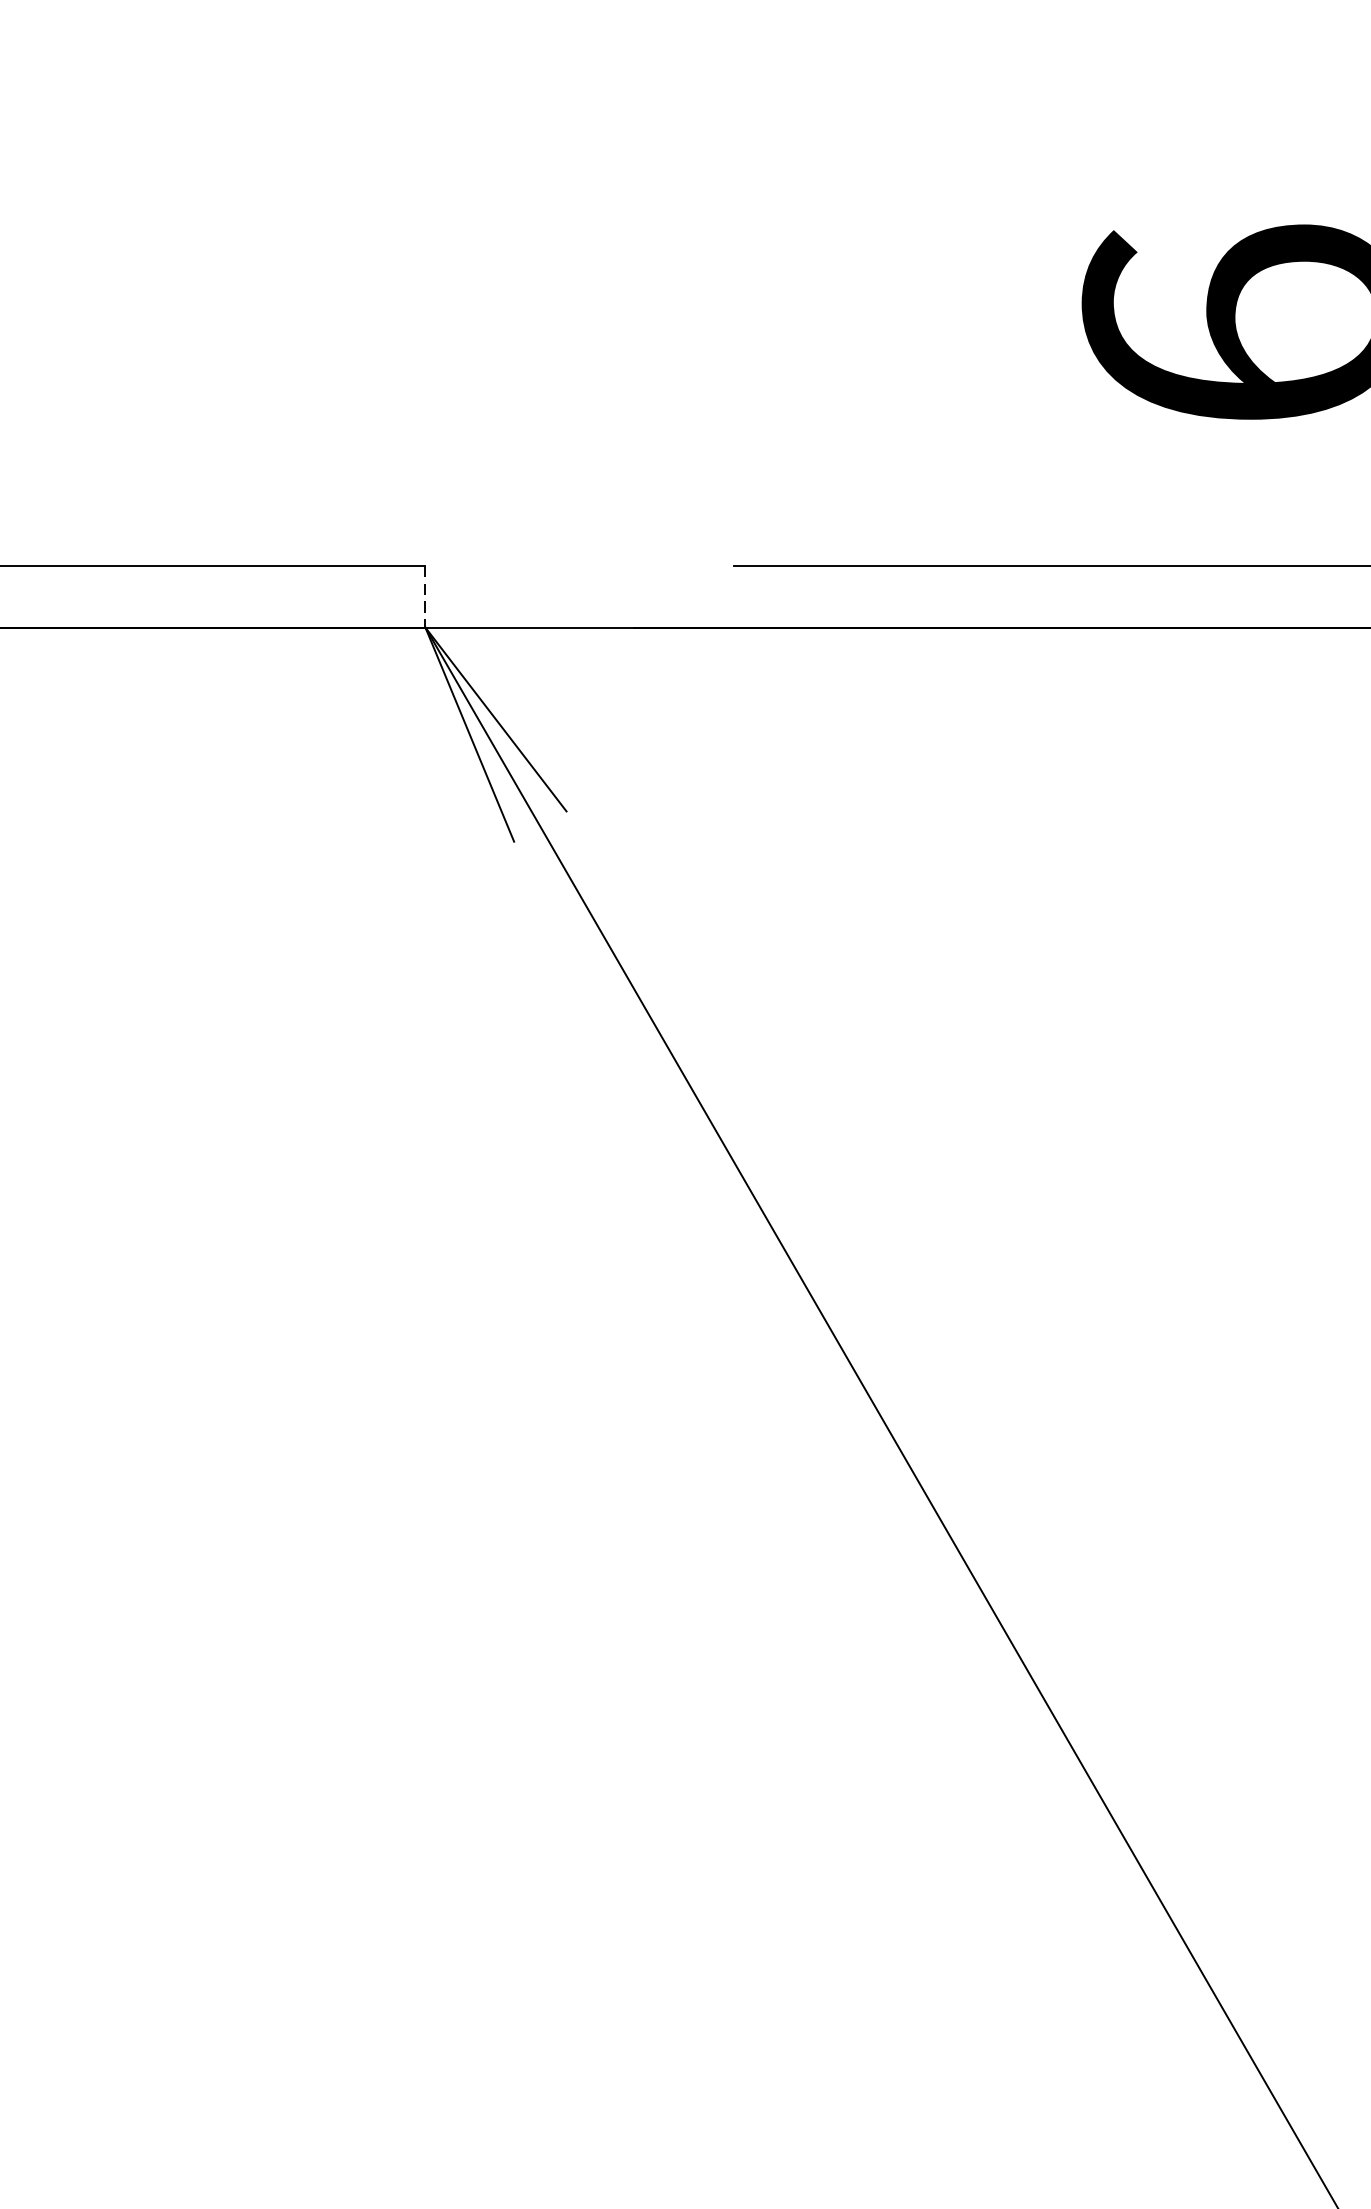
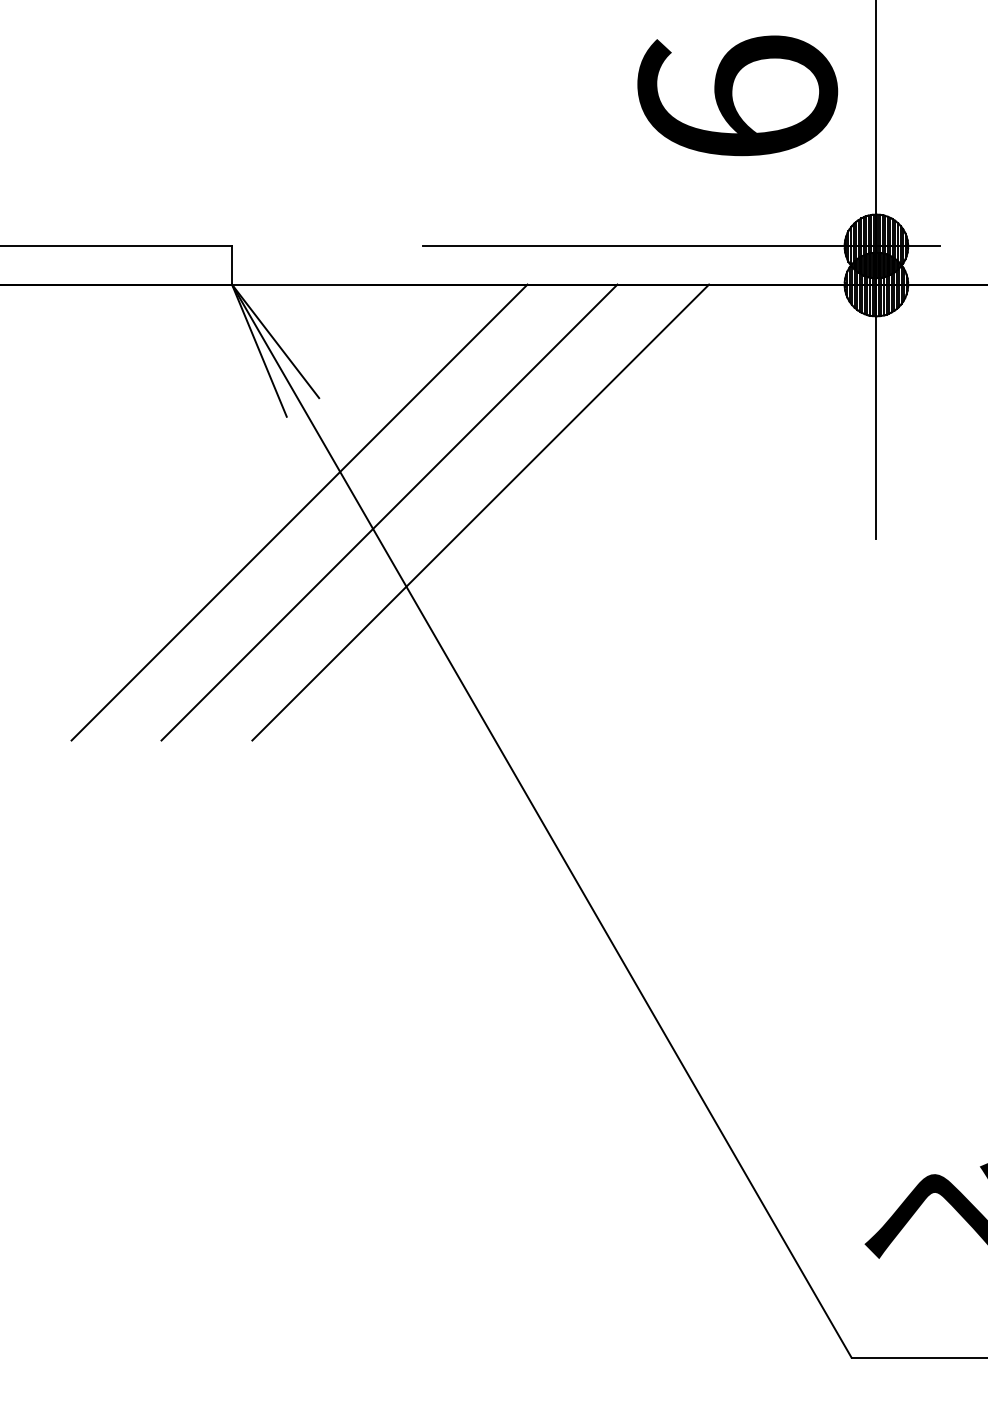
line: (426, 596) -> (232, 265), dashed -> solid
line: (534, 996) -> (299, 512), added
line: (680, 996) -> (389, 512), added
line: (827, 996) -> (480, 512), added

